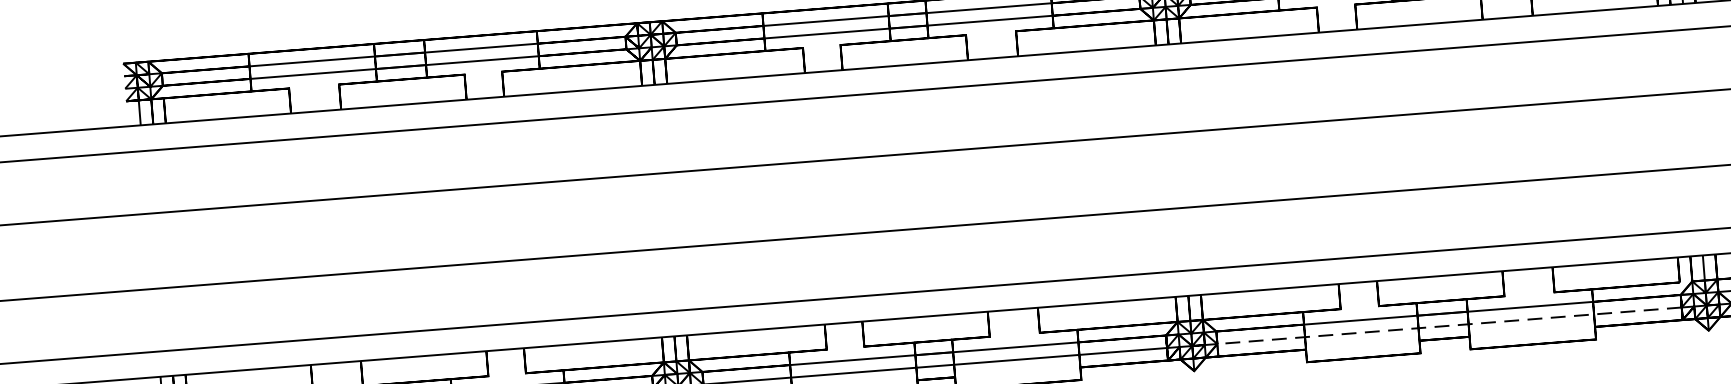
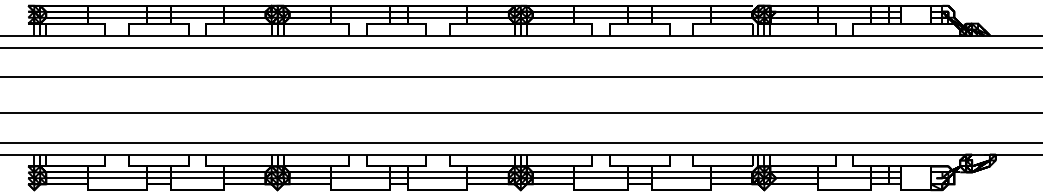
line: (1449, 326) -> (642, 178), dashed -> solid

